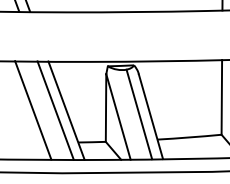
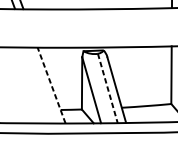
line: (33, 110) -> (26, 85), removed
line: (55, 110) -> (43, 85), removed
line: (66, 110) -> (51, 85), solid -> dashed
line: (139, 114) -> (107, 88), solid -> dashed

